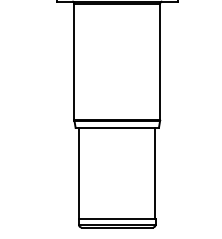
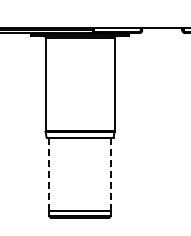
line: (79, 173) -> (49, 174), solid -> dashed
line: (155, 173) -> (110, 174), solid -> dashed

